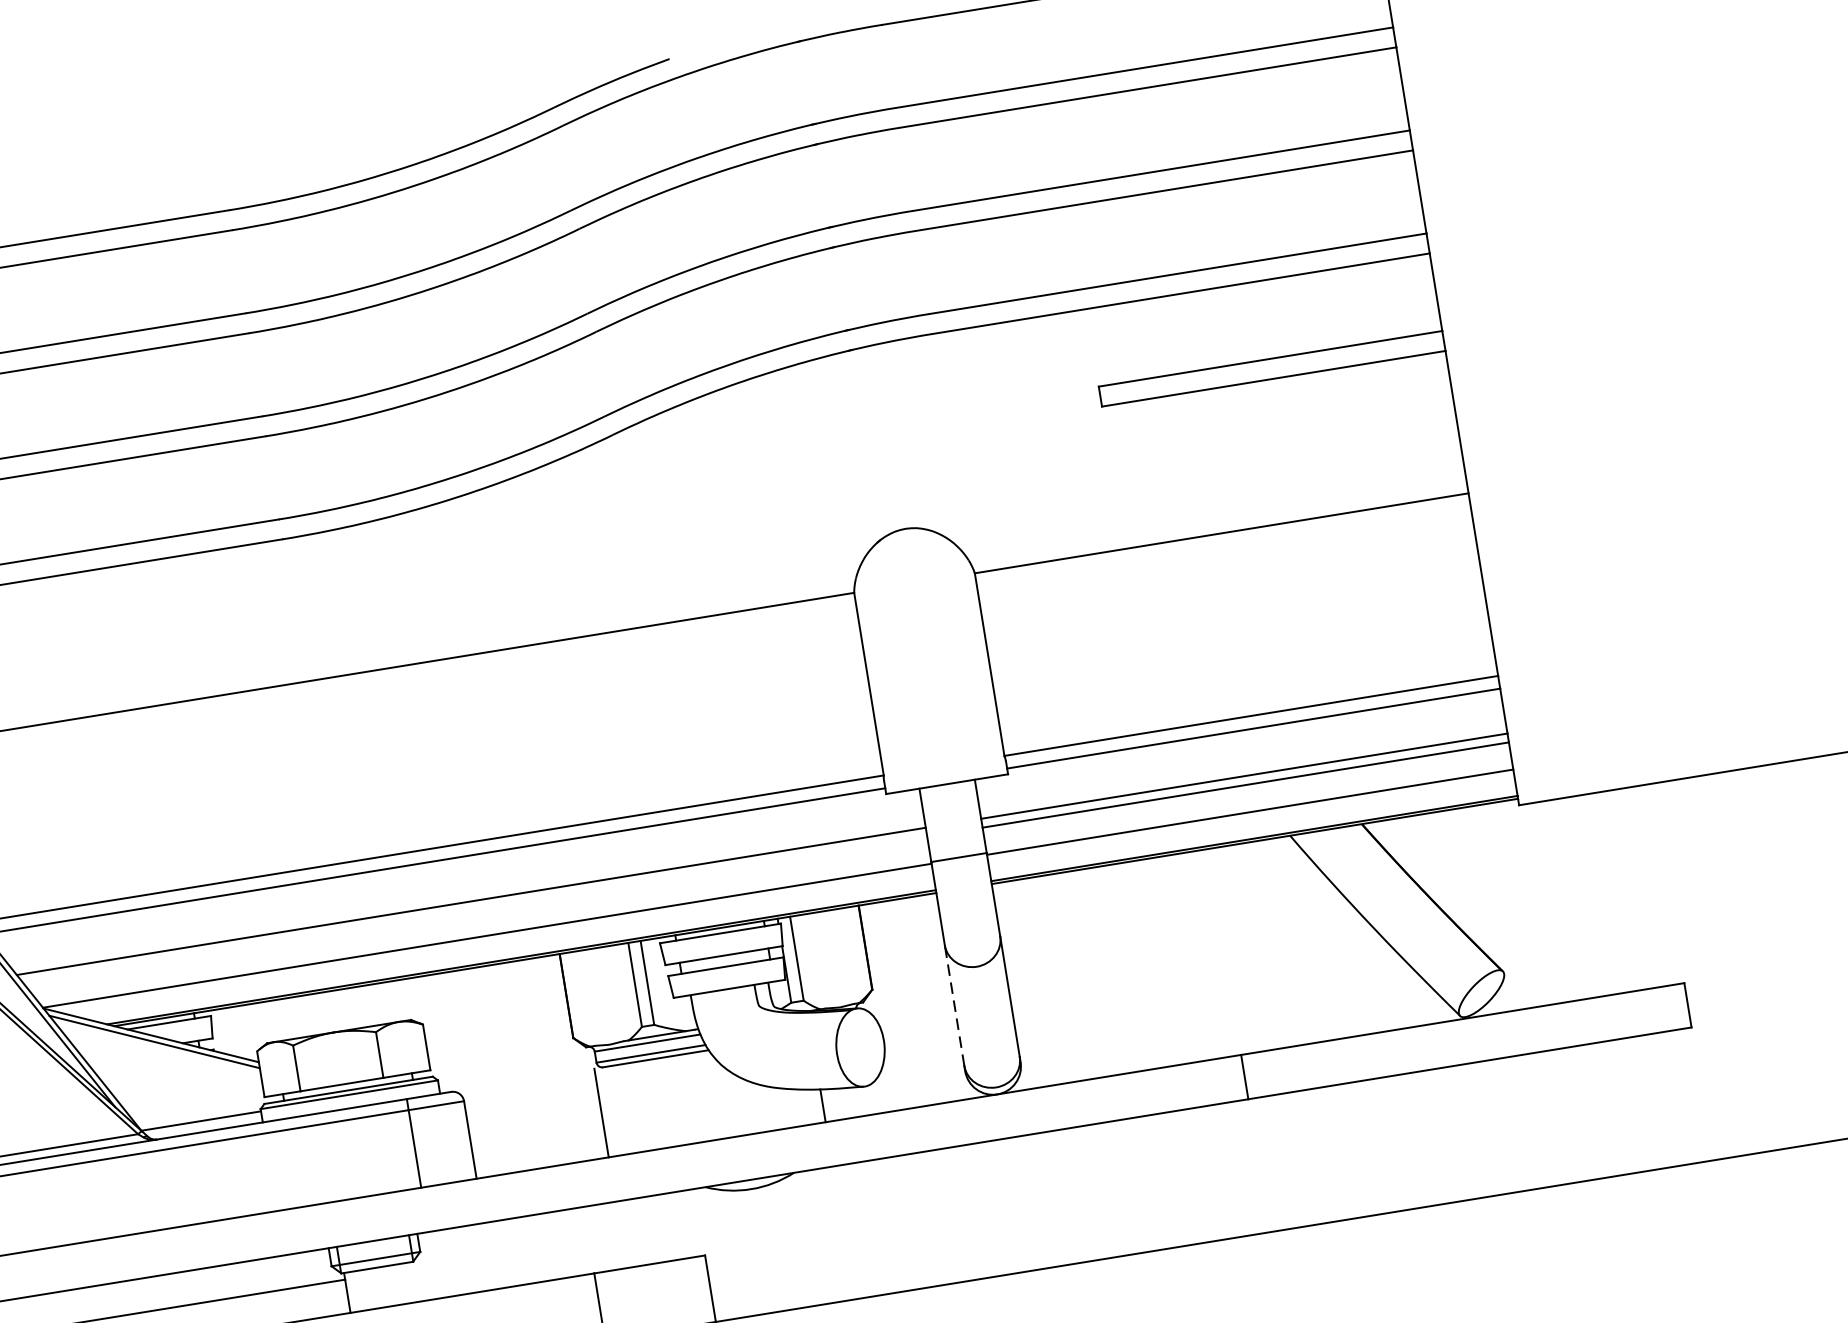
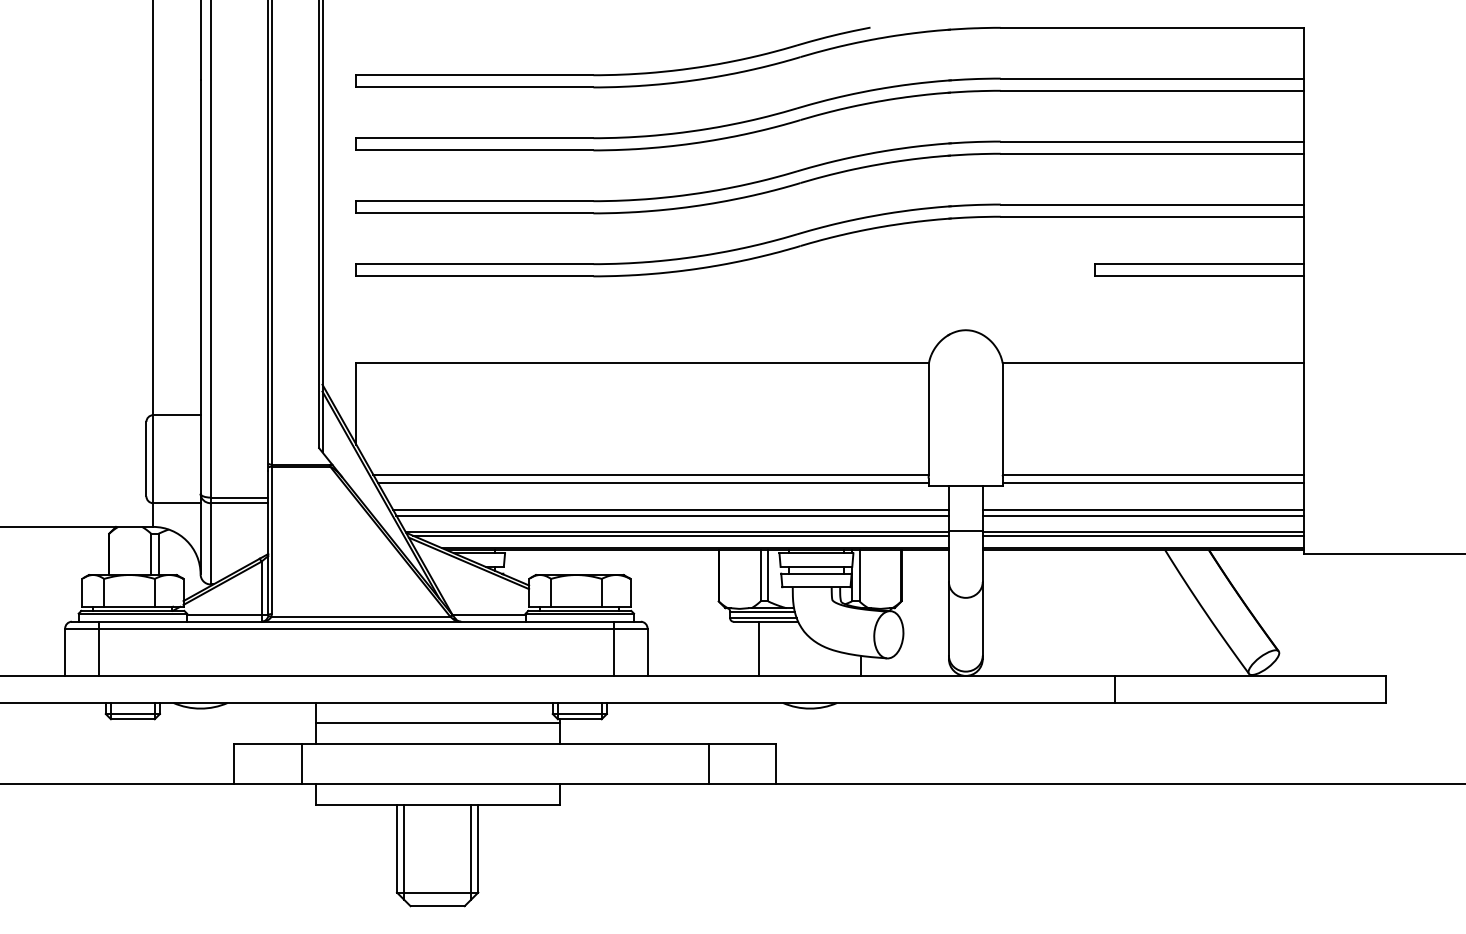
line: (1250, 817) -> (1143, 535), added
line: (474, 909) -> (672, 515), added
line: (493, 940) -> (680, 535), added
line: (953, 1005) -> (948, 618), dashed -> solid
line: (601, 1112) -> (759, 648), moved

